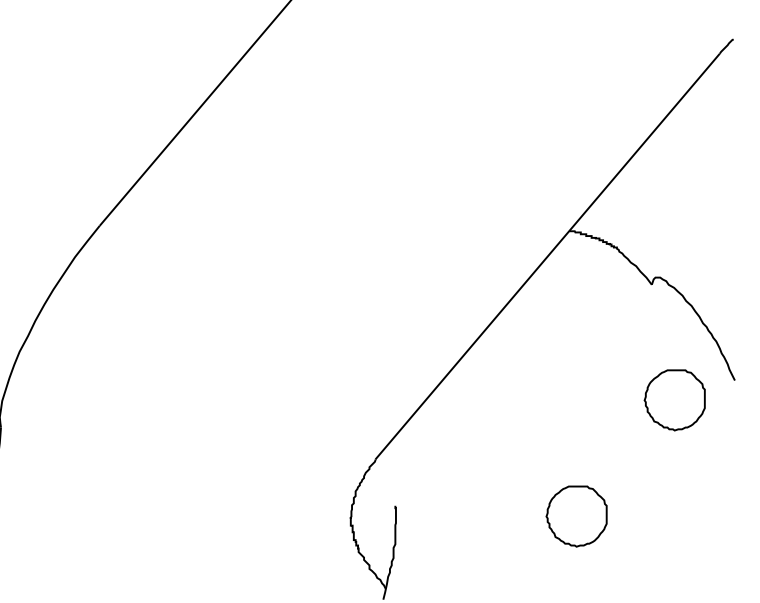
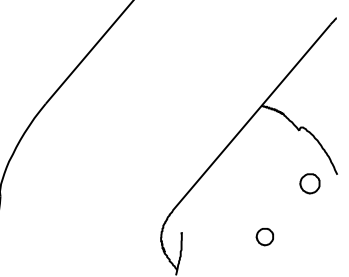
part: (674, 399) -> (309, 183), size x0.7
part: (576, 514) -> (264, 236), size x0.6

